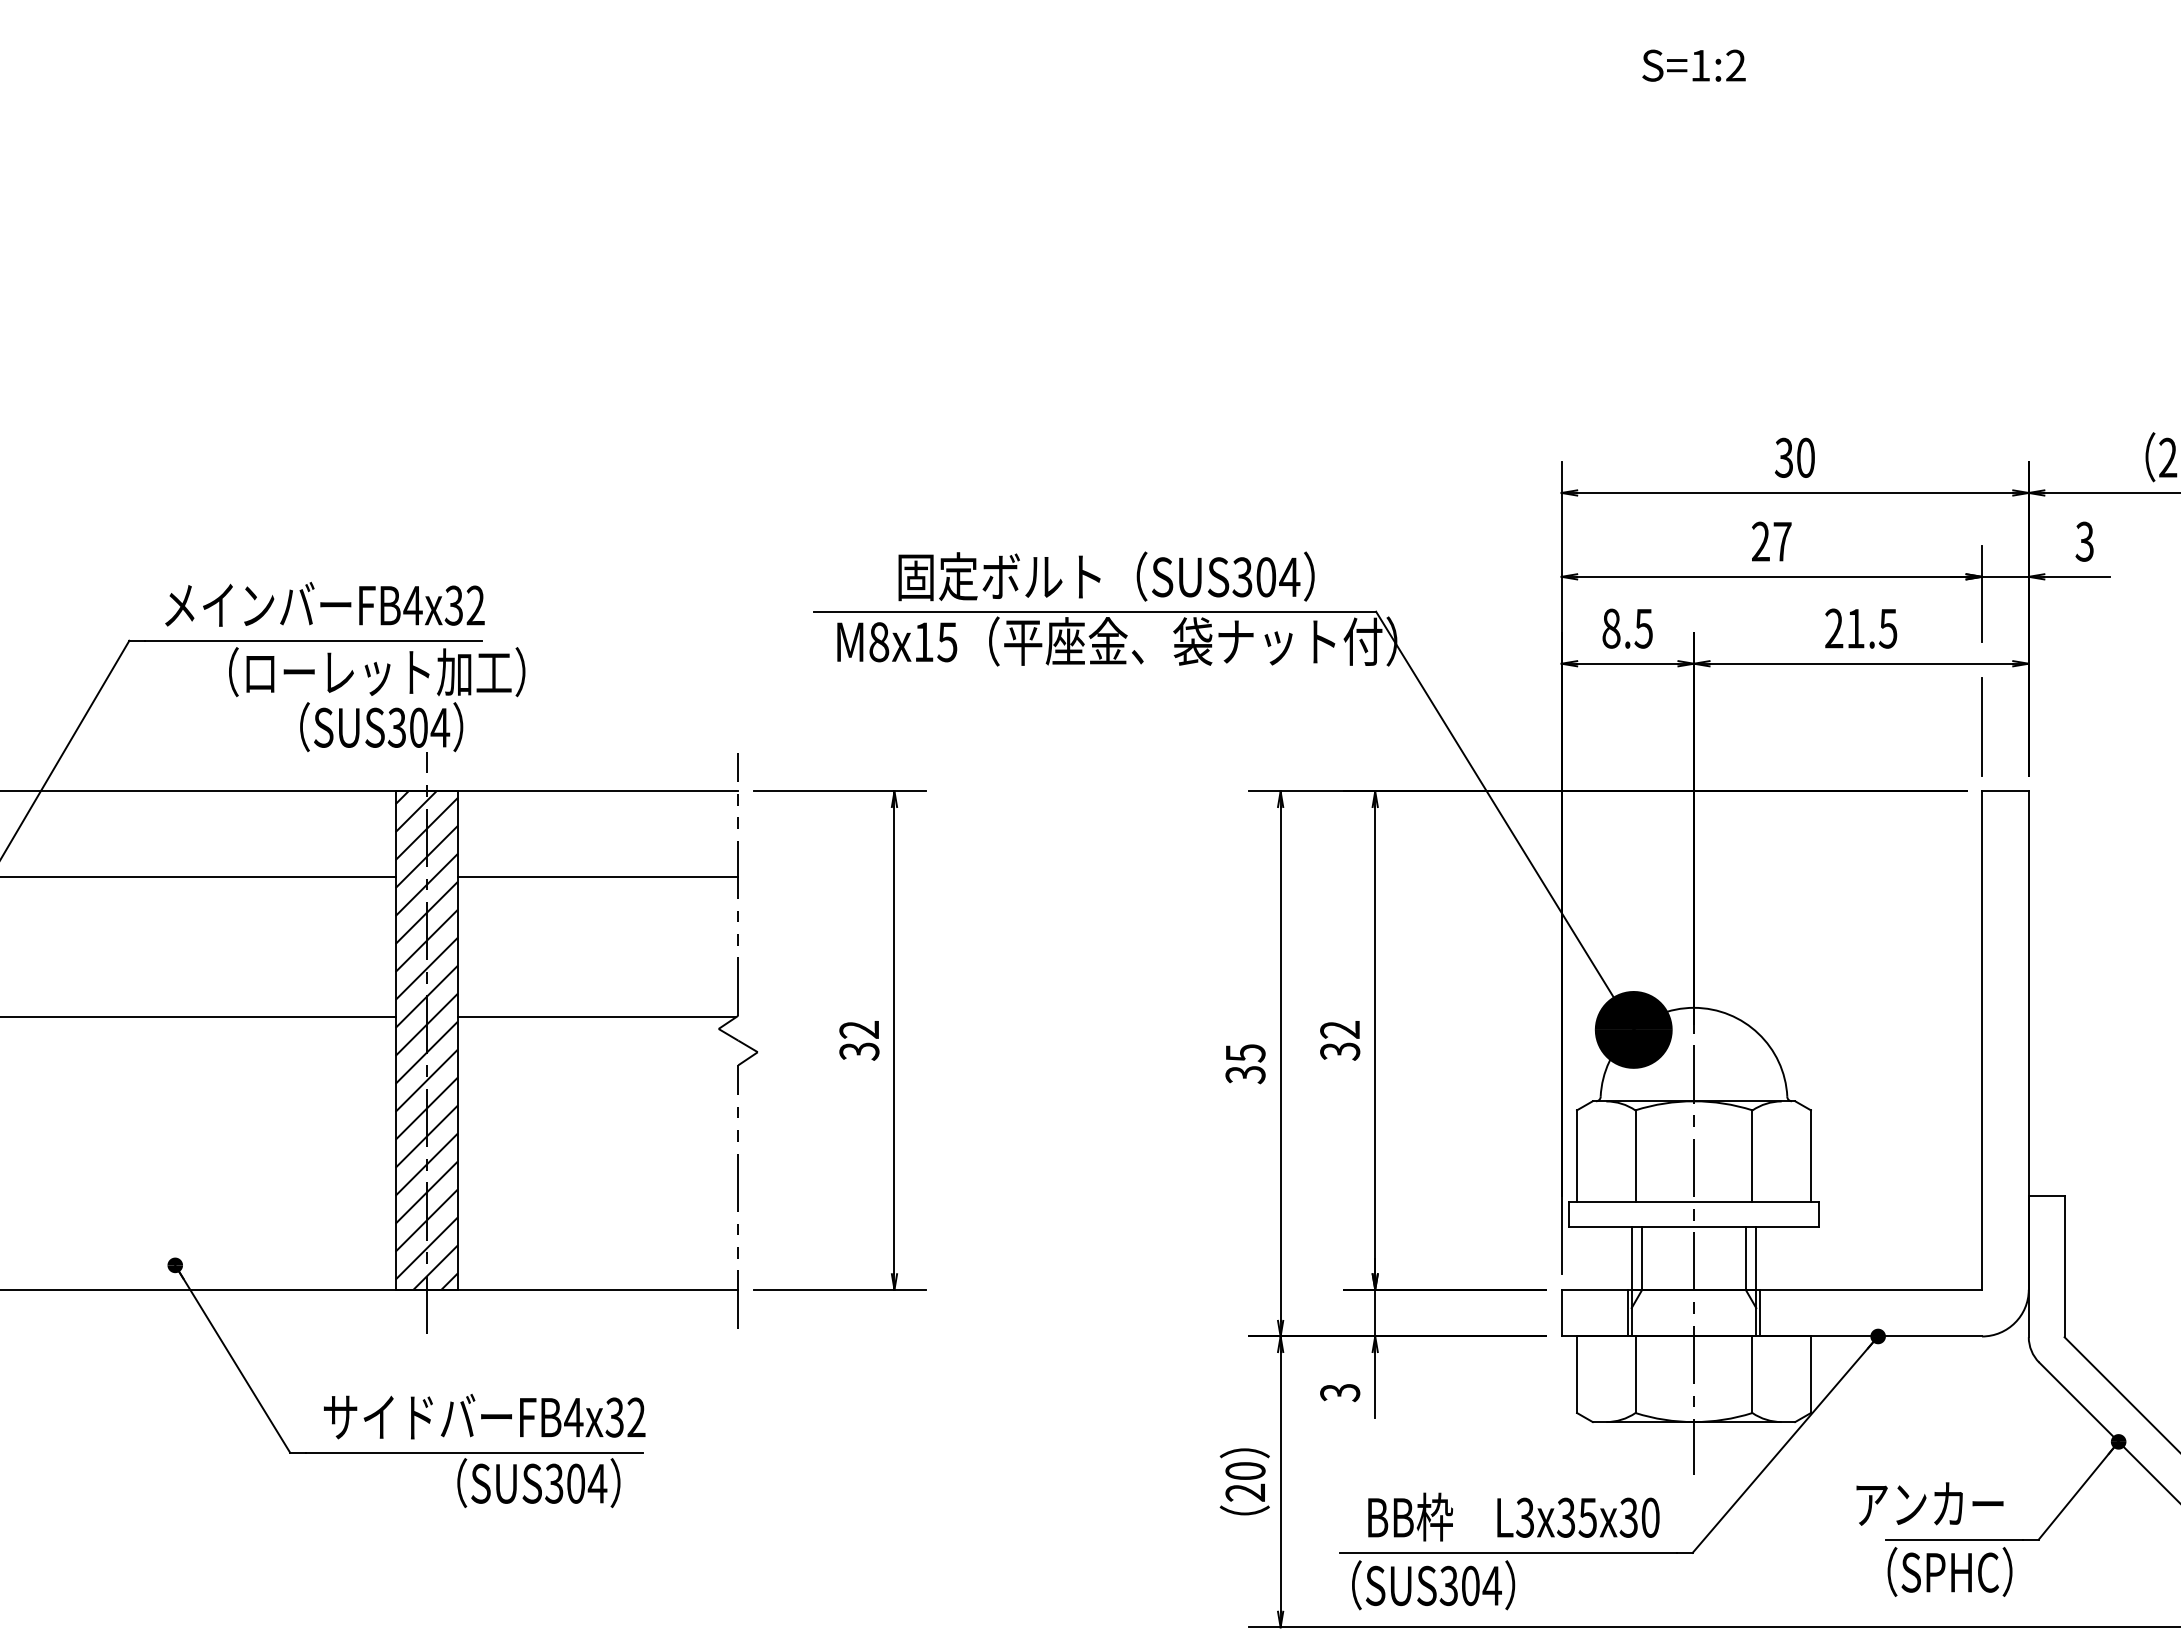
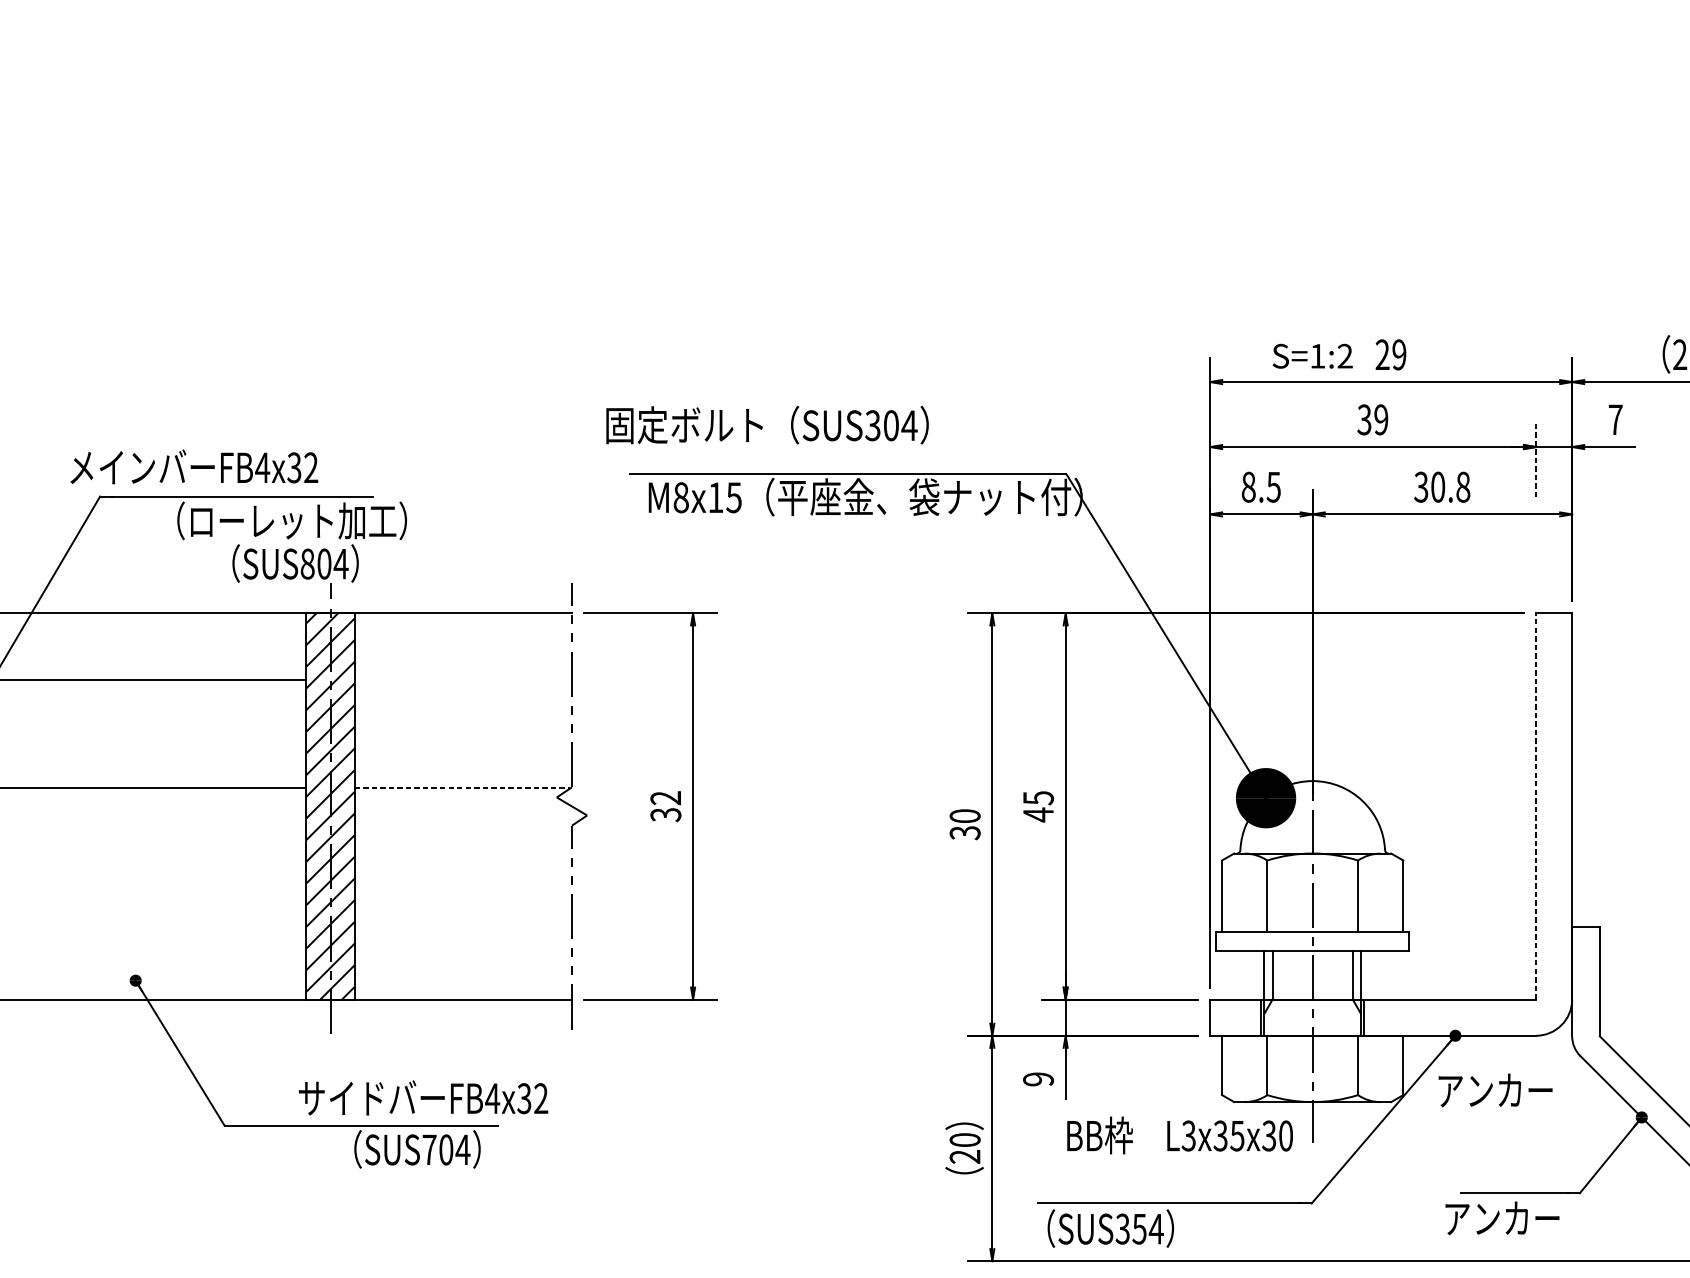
text: (1693, 65) -> (1312, 356), moved
text: (1794, 457) -> (1390, 354), 30 -> 29
text: (1771, 541) -> (1372, 419), 27 -> 39
text: (2084, 541) -> (1615, 419), 3 -> 7
text: (1106, 576) -> (767, 425), moved
line: (1982, 593) -> (1536, 459), solid -> dashed
text: (324, 604) -> (193, 466), moved
text: (1860, 628) -> (1441, 487), 21.5 -> 30.8
line: (1982, 726) -> (1536, 563), removed
text: (396, 727) -> (307, 563), SUS304 -> SUS804
line: (597, 877) -> (462, 680), removed
line: (597, 1017) -> (462, 788), solid -> dashed
line: (1982, 1040) -> (1536, 806), solid -> dashed
text: (1340, 1041) -> (1038, 807), 32 -> 45
text: (1245, 1053) -> (965, 816), 35 -> 30
text: (1340, 1393) -> (1038, 1079), 3 -> 9
text: (484, 1416) -> (423, 1097), moved
text: (554, 1483) -> (429, 1149), SUS304 -> SUS704
text: (1929, 1503) -> (1495, 1090), moved
text: (1513, 1516) -> (1179, 1135), moved
text: (1938, 1571) -> (1502, 1217), （SPHC） -> アンカー
text: (1470, 1585) -> (1139, 1228), SUS304 -> SUS354

